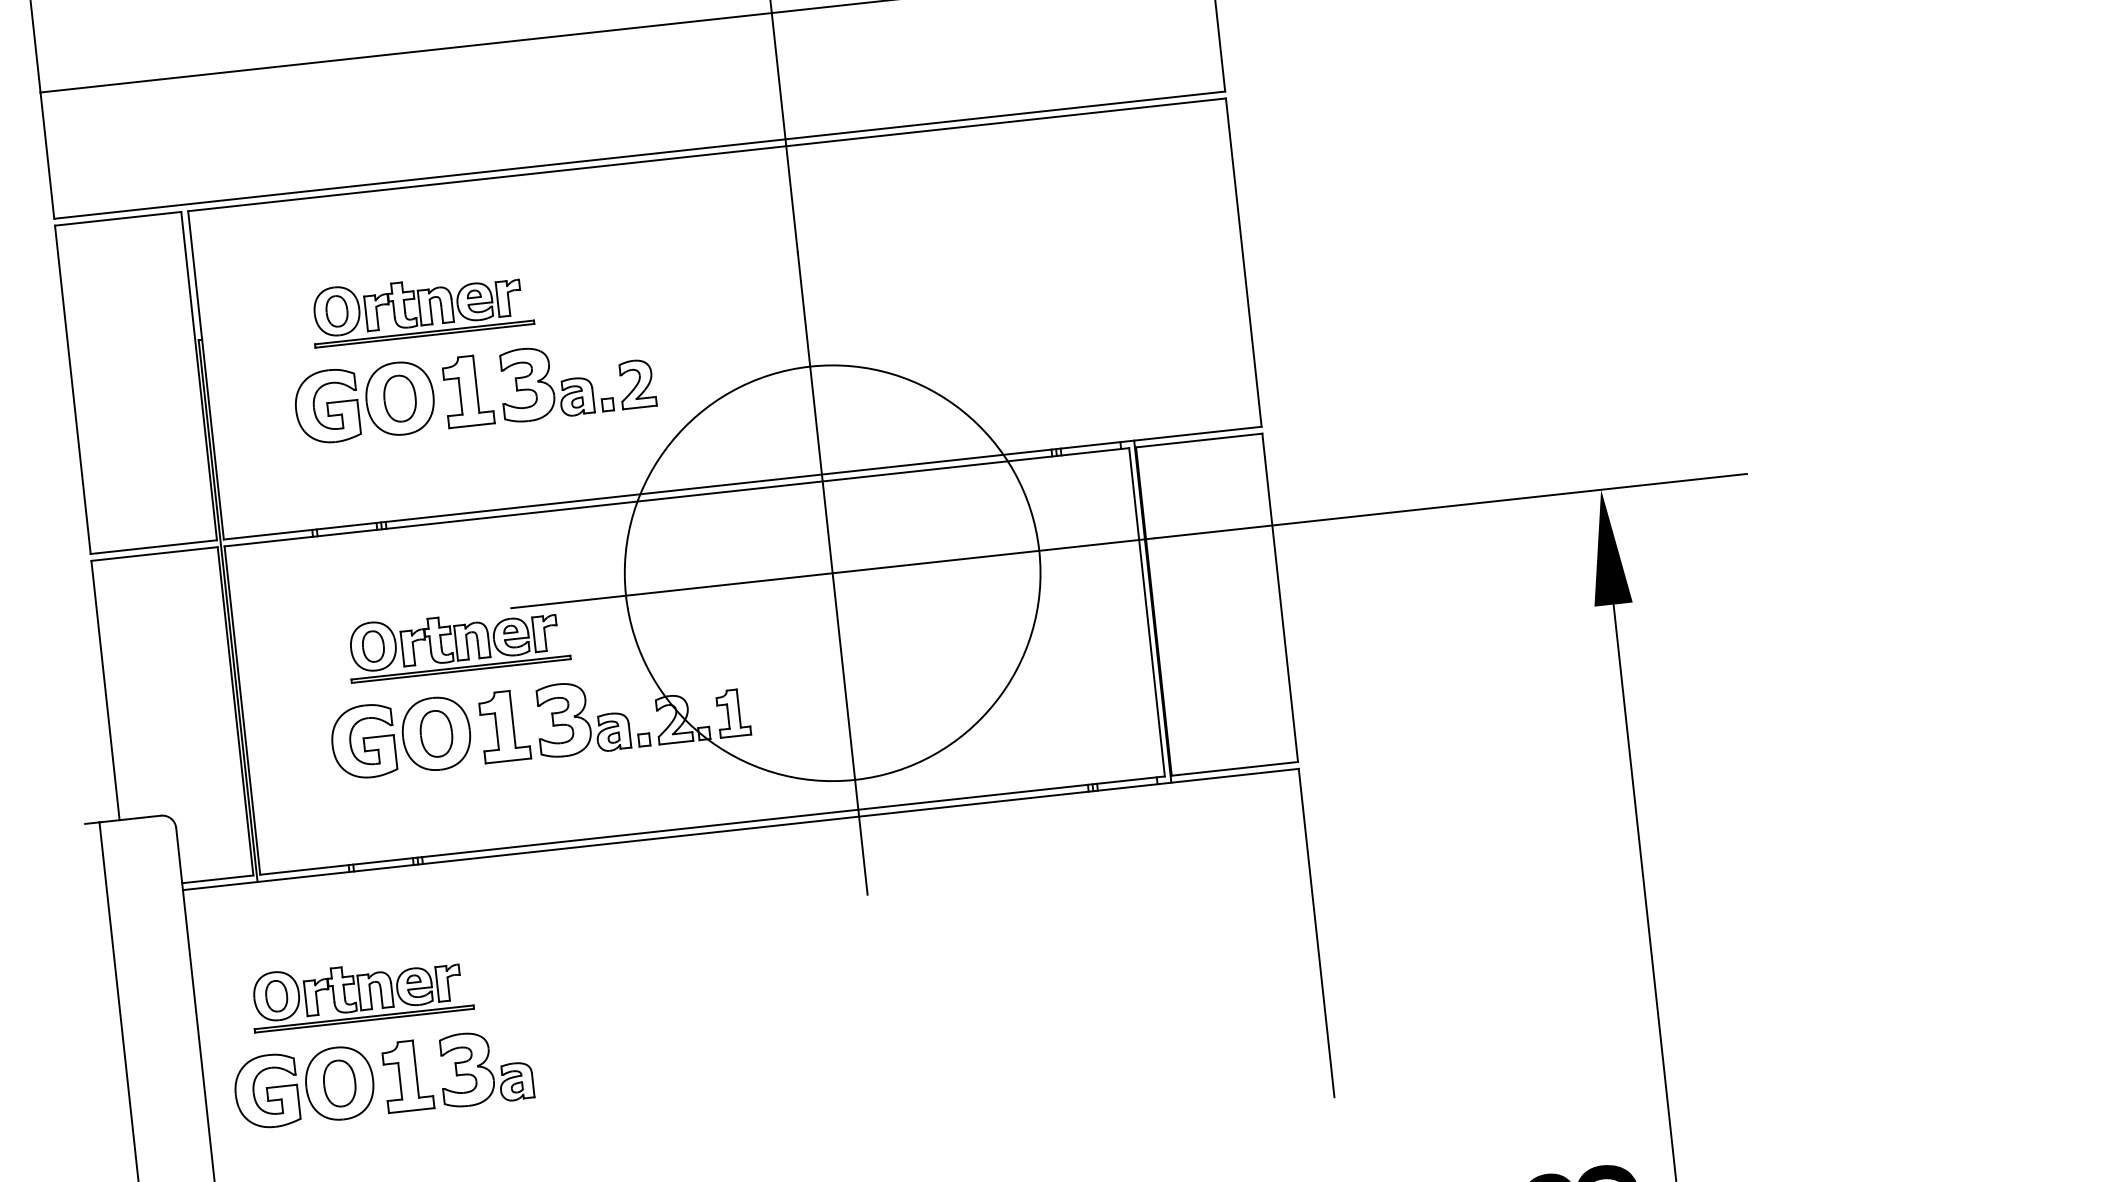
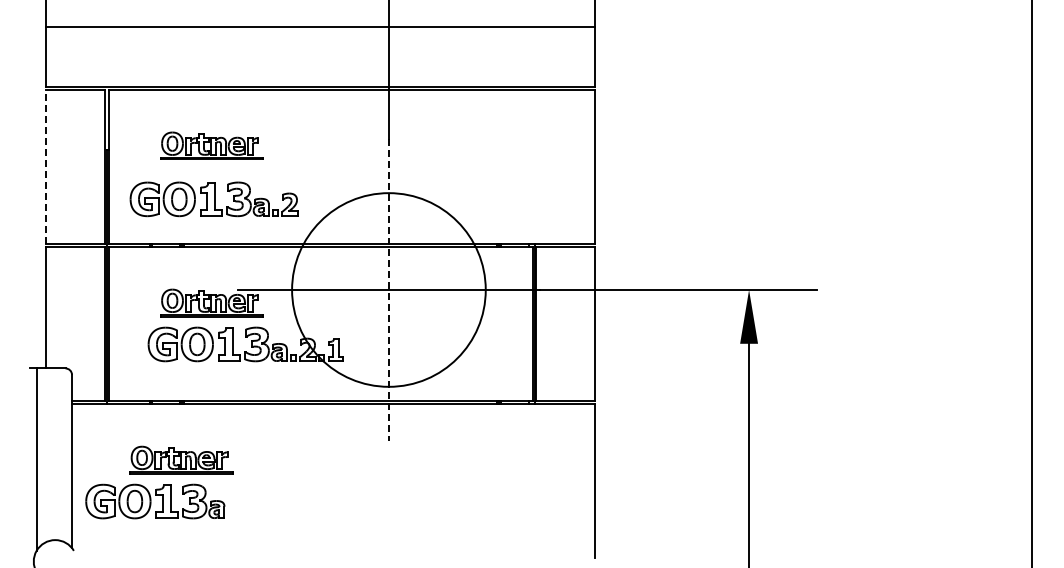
line: (73, 389) -> (46, 166), solid -> dashed
part: (472, 391) -> (213, 199), moved
line: (831, 572) -> (388, 289), solid -> dashed
part: (361, 990) -> (181, 459), moved

